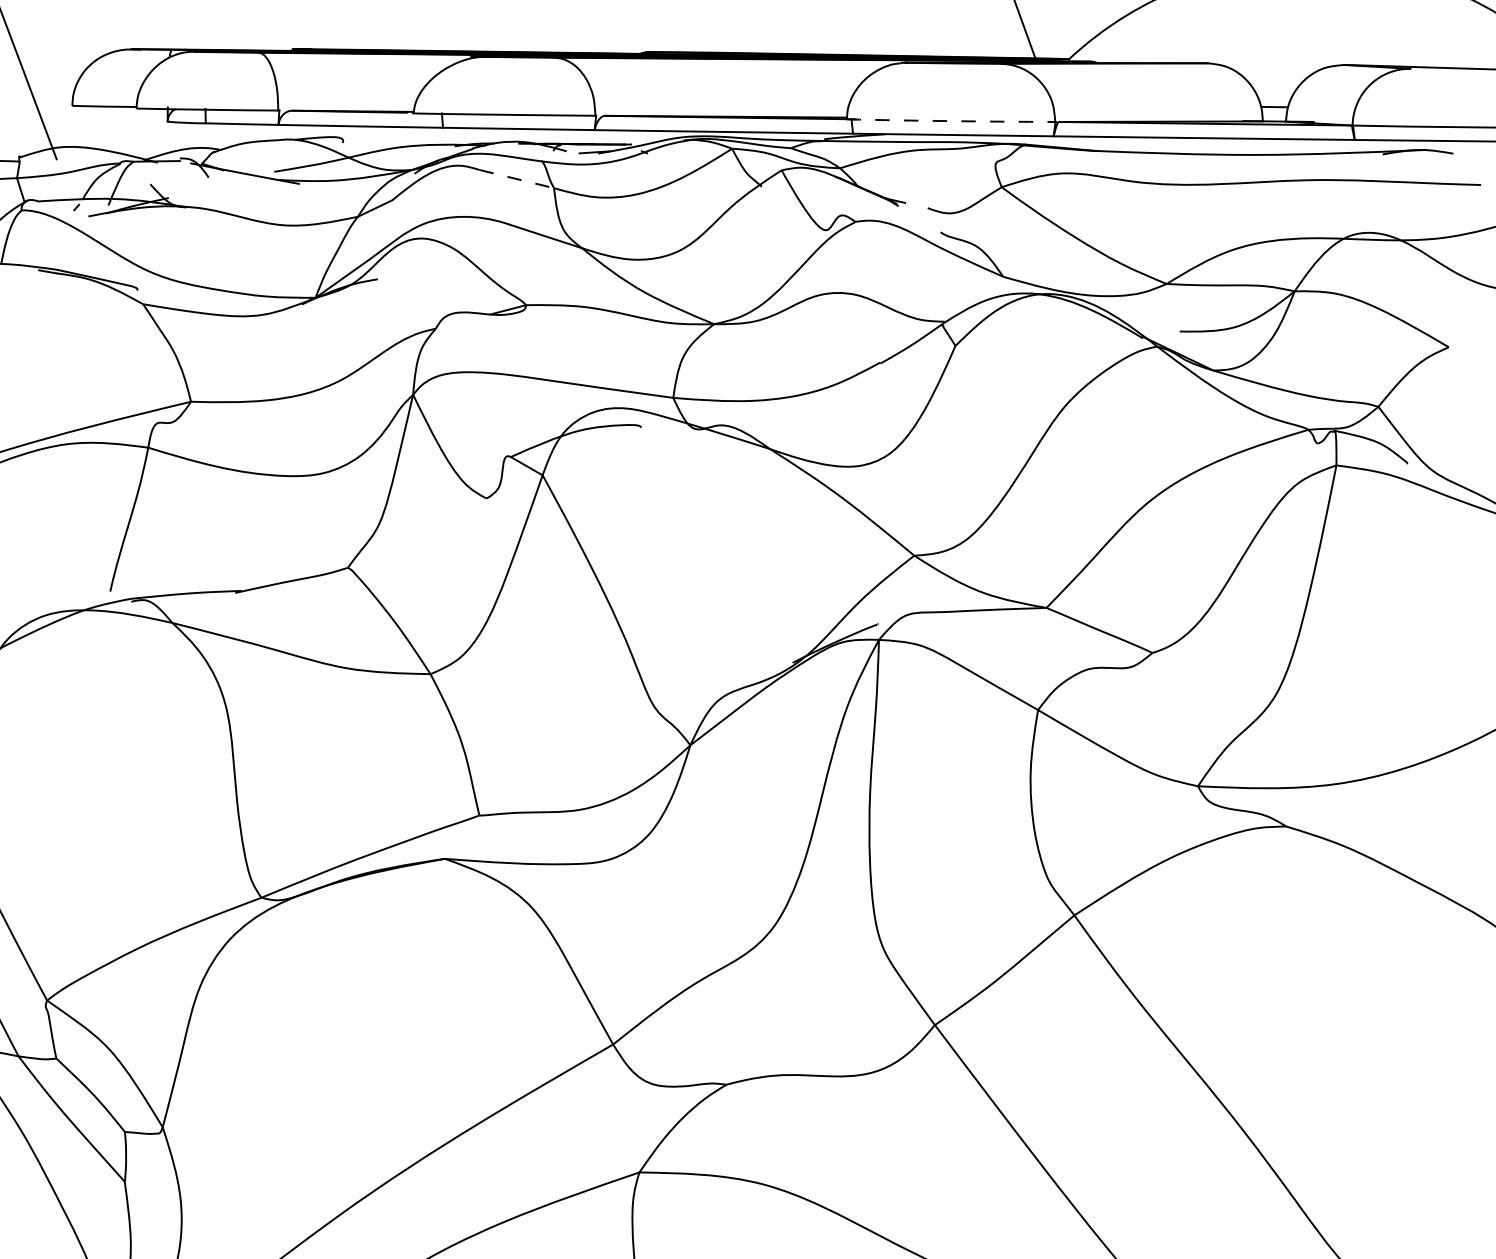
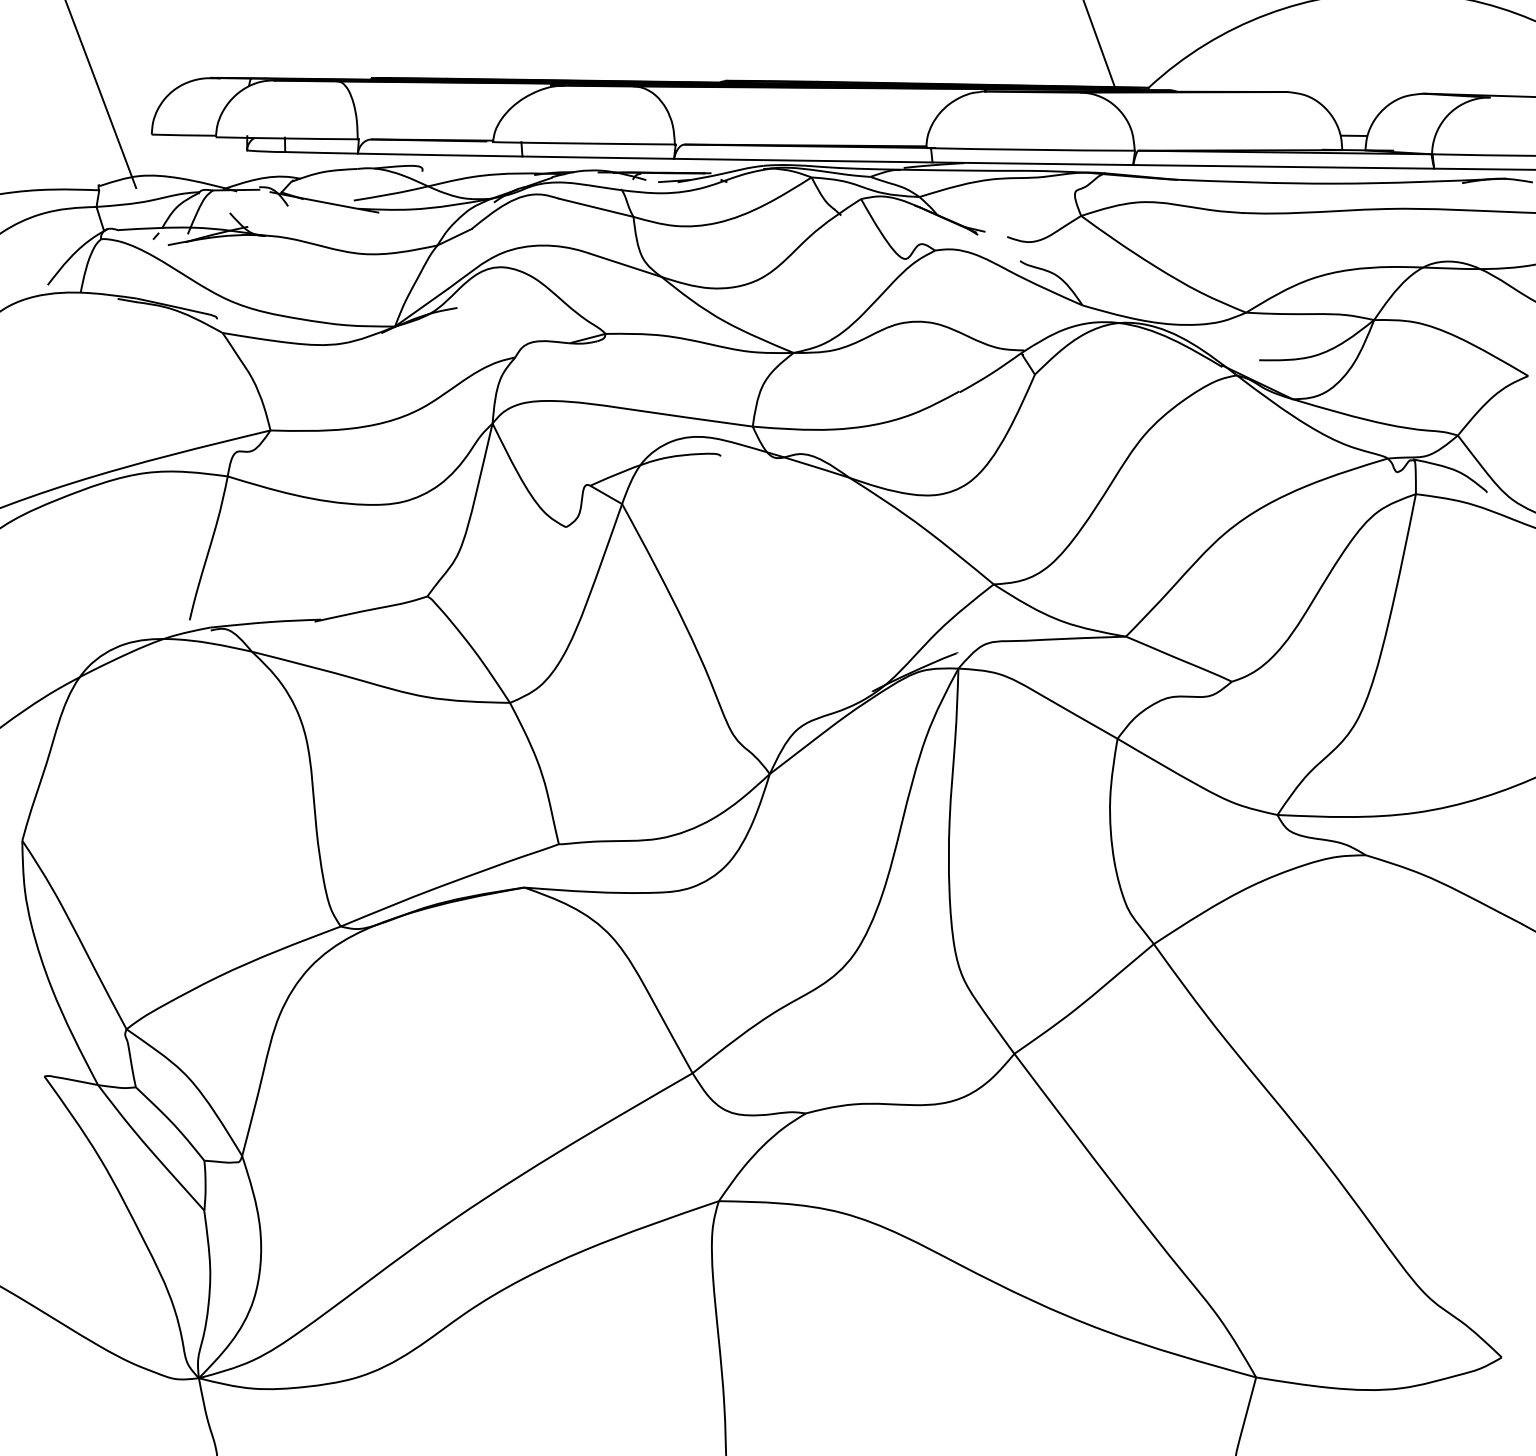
arc: (951, 120) -> (1030, 149), dashed -> solid
line: (517, 178) -> (596, 207), dashed -> solid

